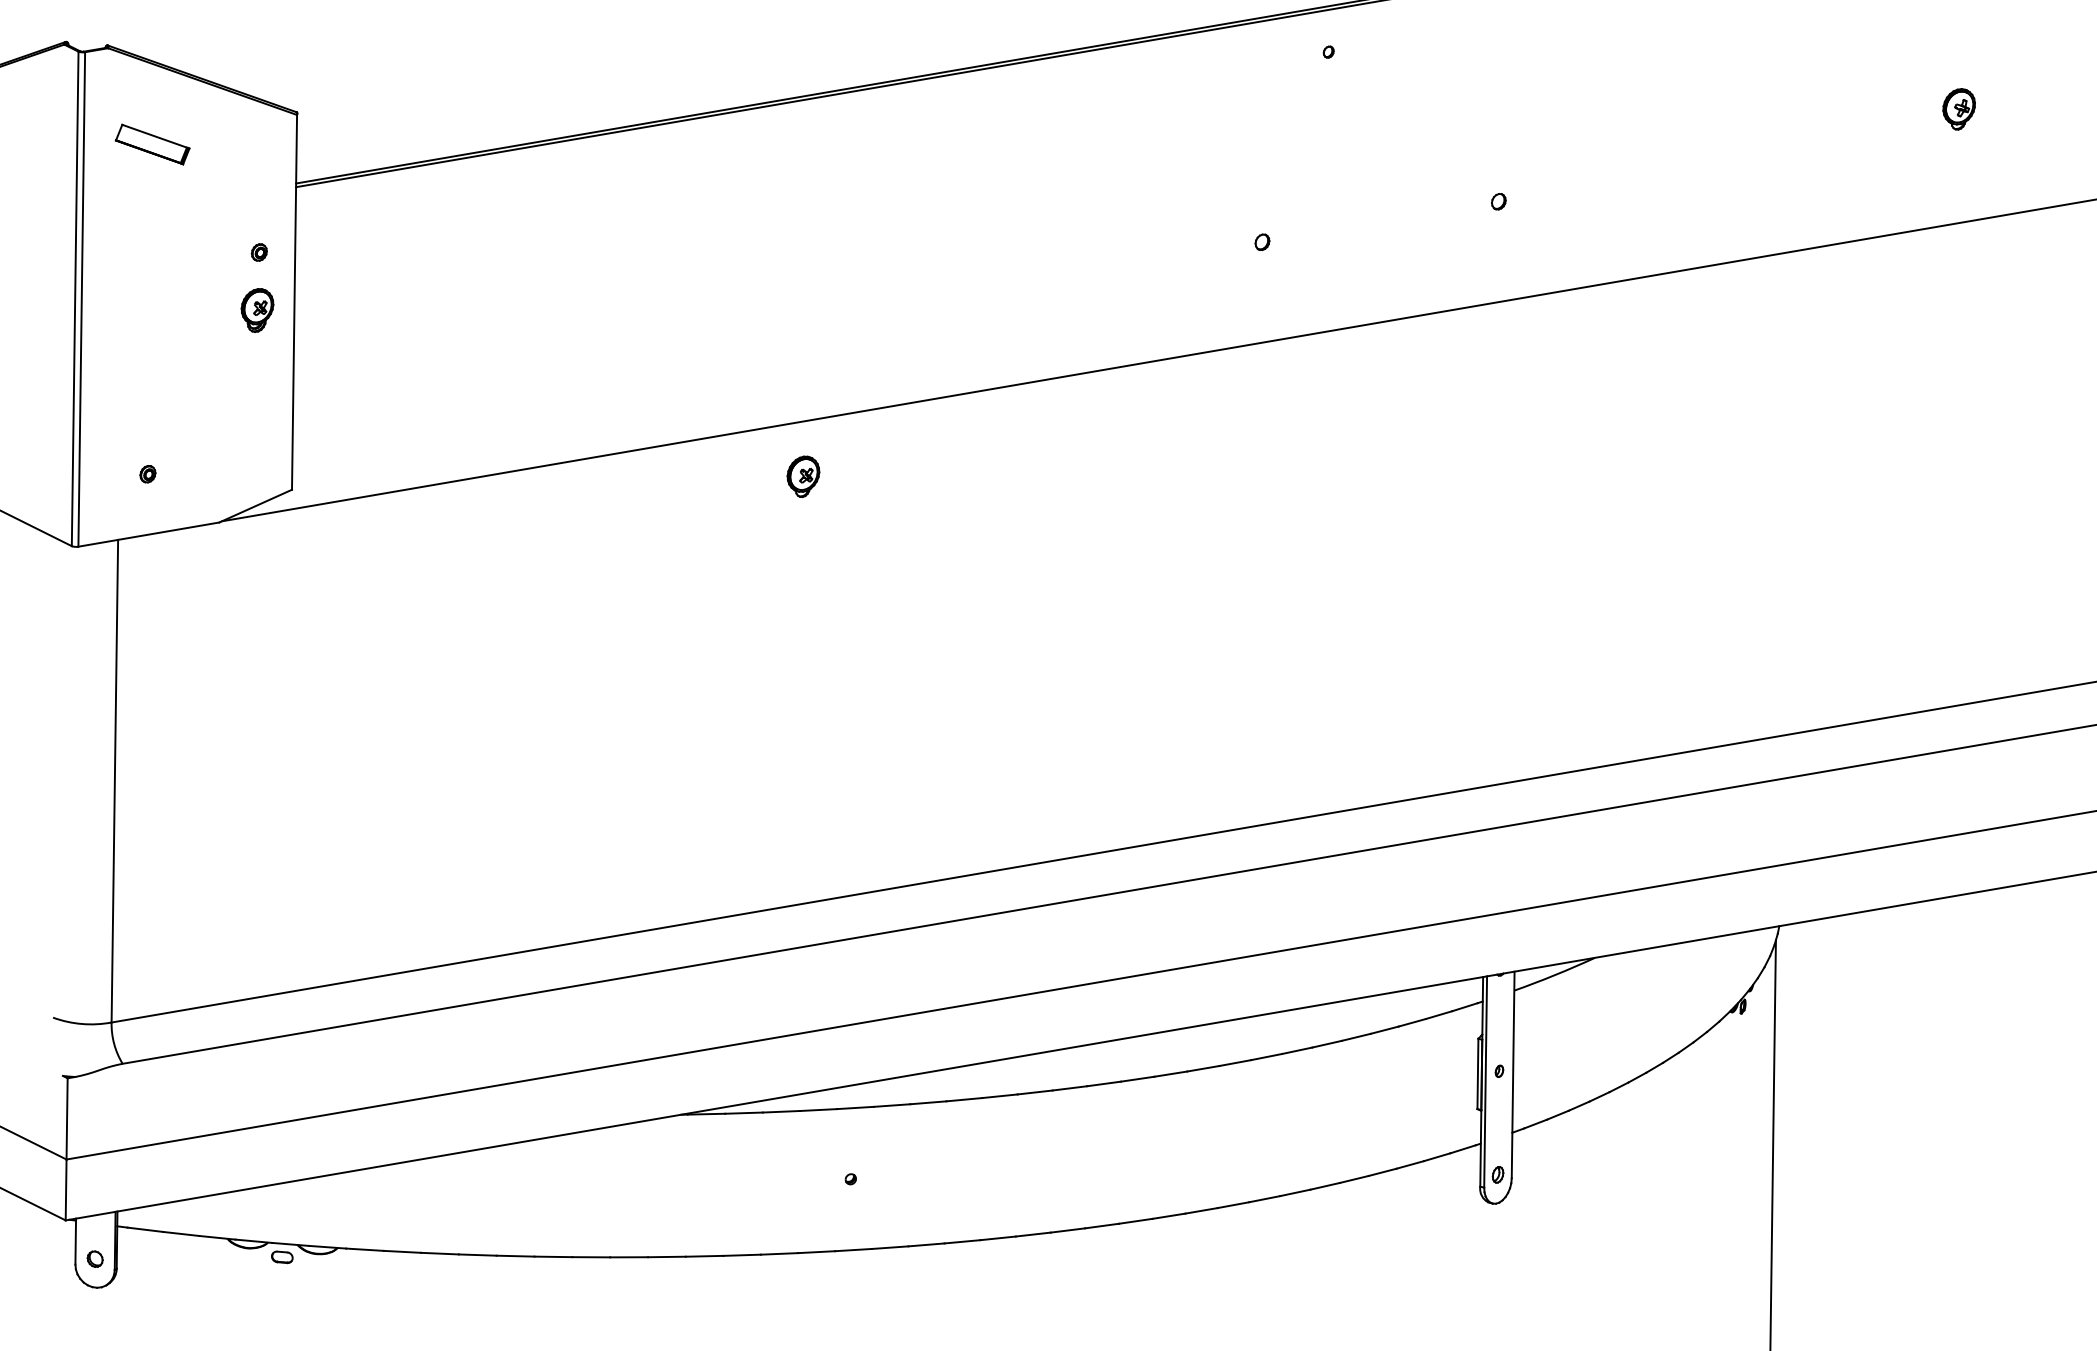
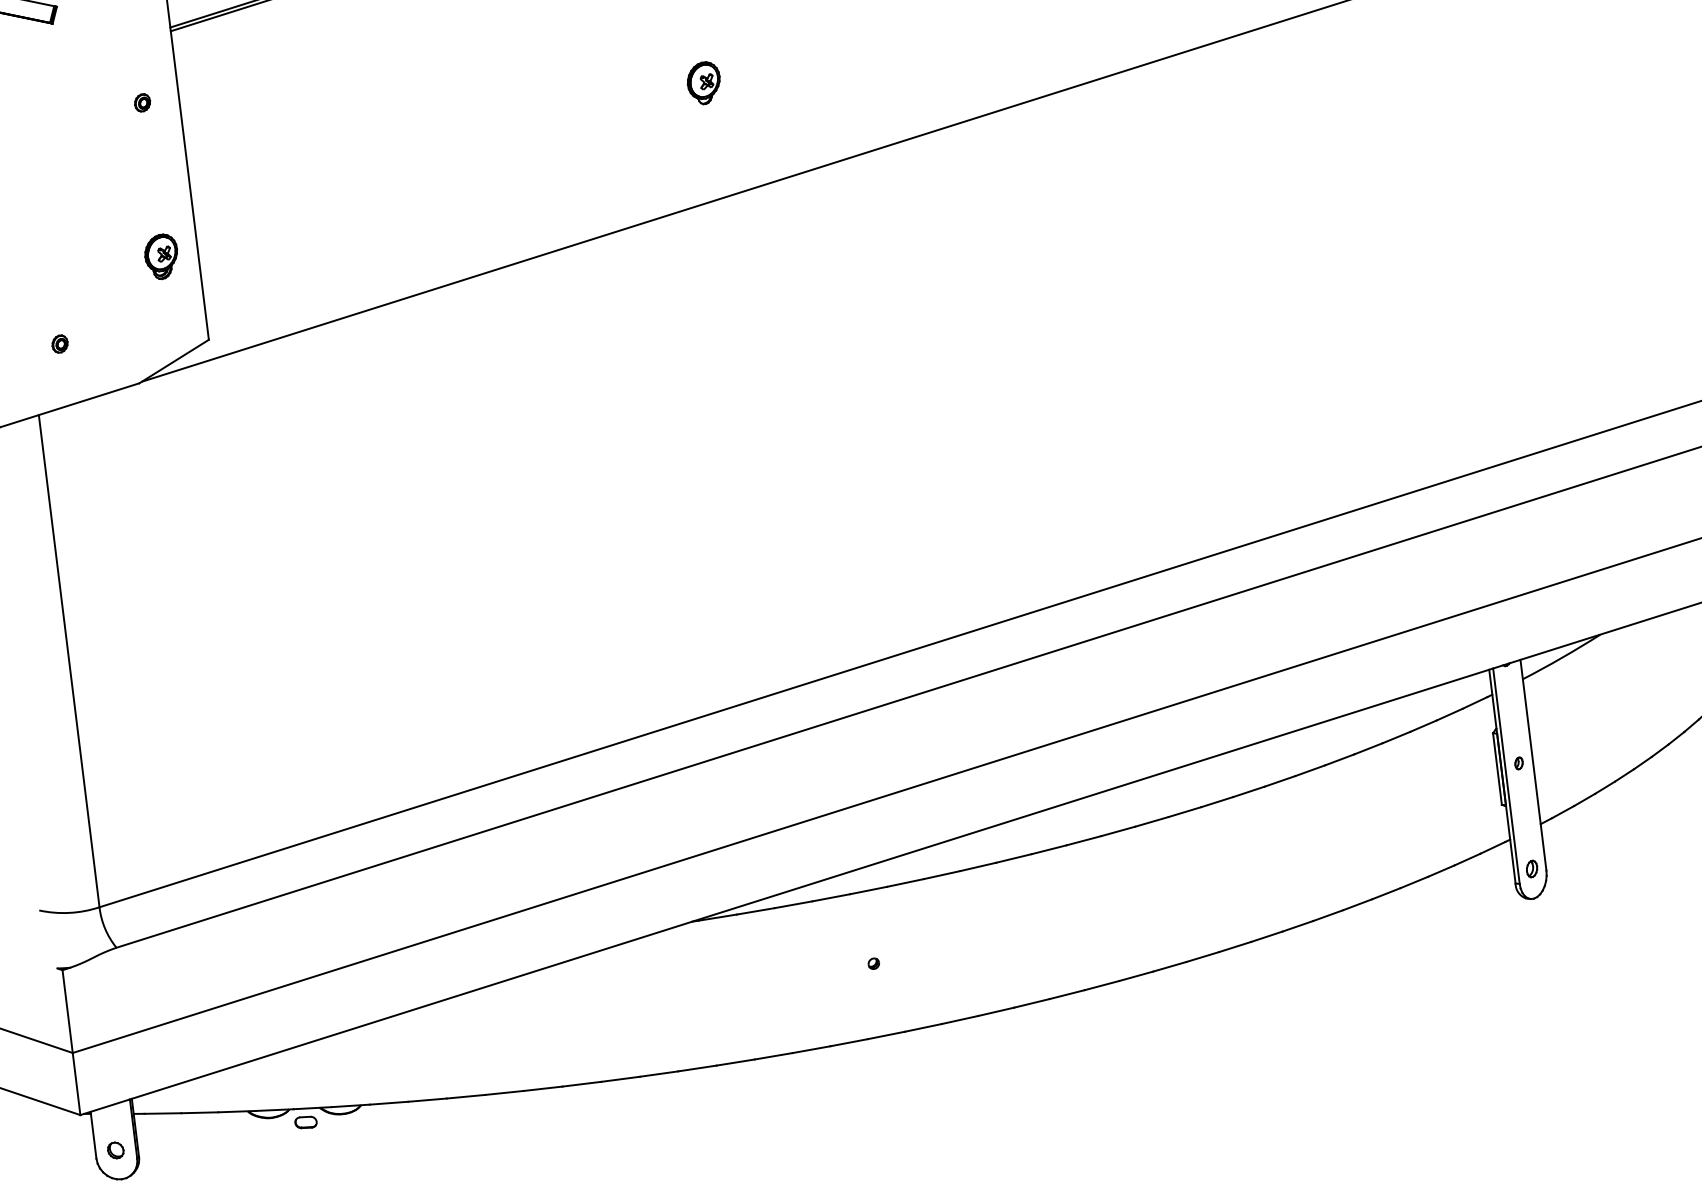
part: (257, 310) -> (161, 256), moved
part: (803, 476) -> (704, 82), moved

